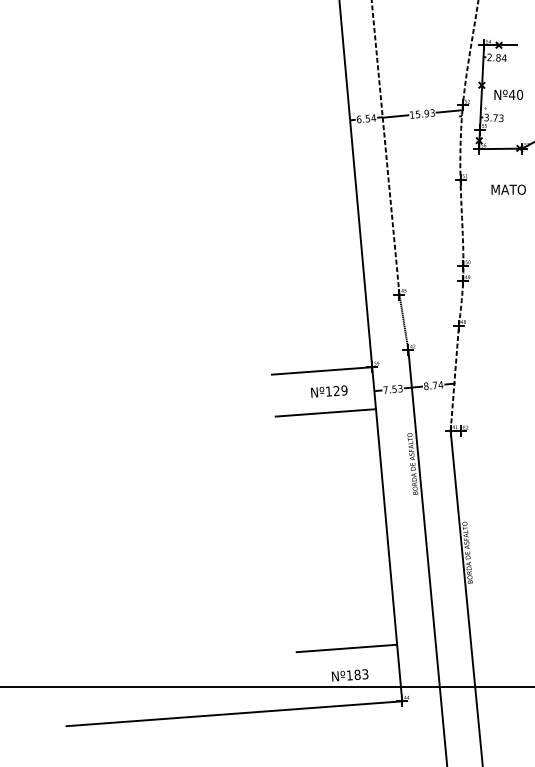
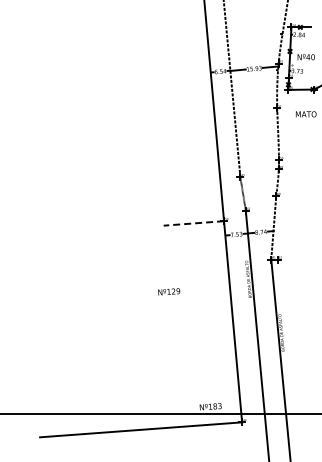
line: (321, 371) -> (193, 223), solid -> dashed
text: (329, 390) -> (169, 291), moved
line: (324, 412) -> (195, 248), removed
line: (346, 648) -> (208, 390), removed

